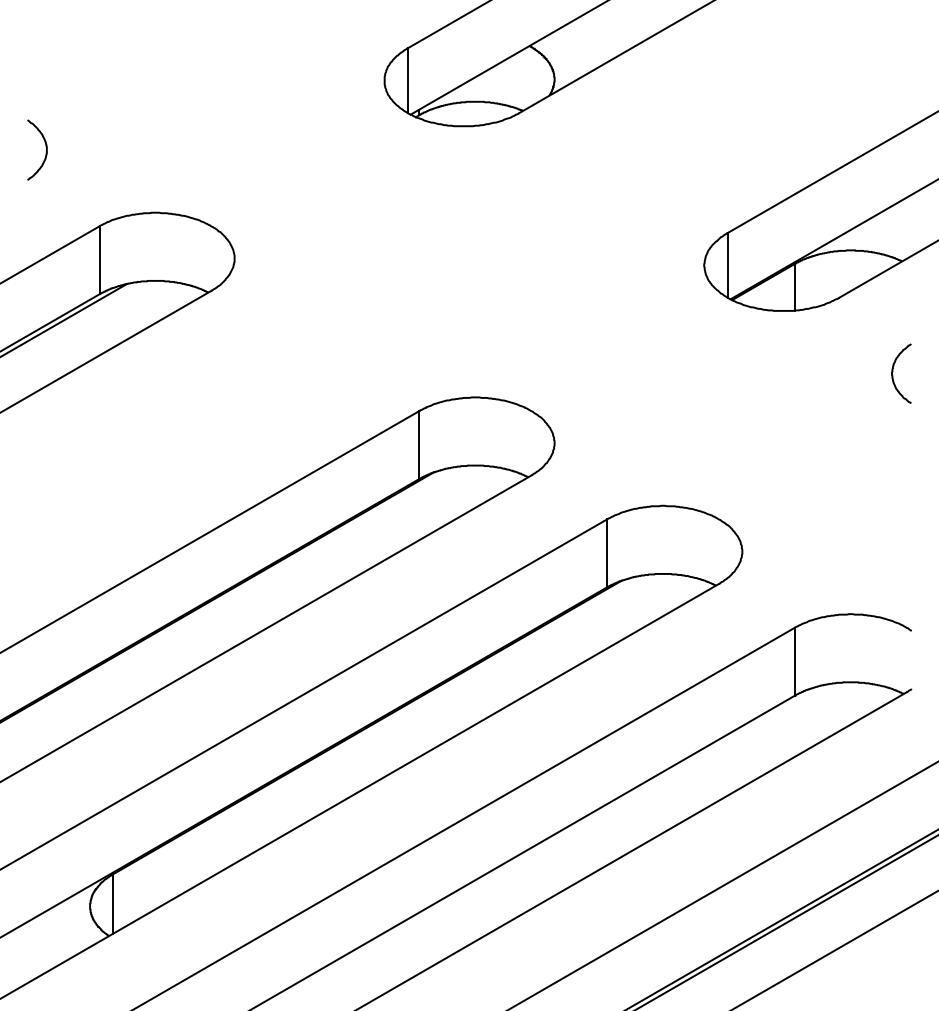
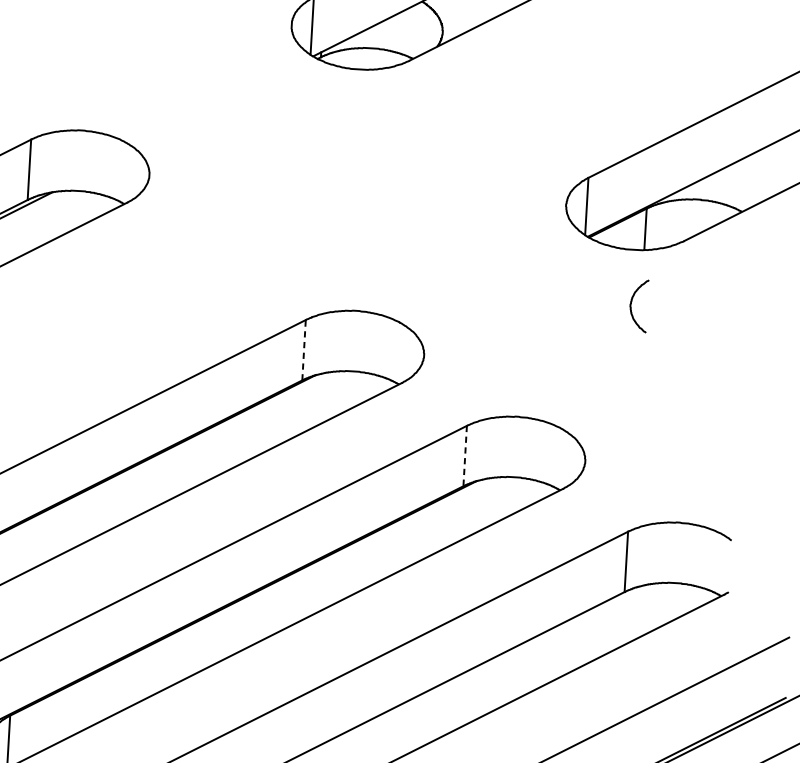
curve: (893, 371) -> (631, 303), moved
line: (419, 444) -> (304, 349), solid -> dashed
line: (607, 553) -> (465, 456), solid -> dashed

